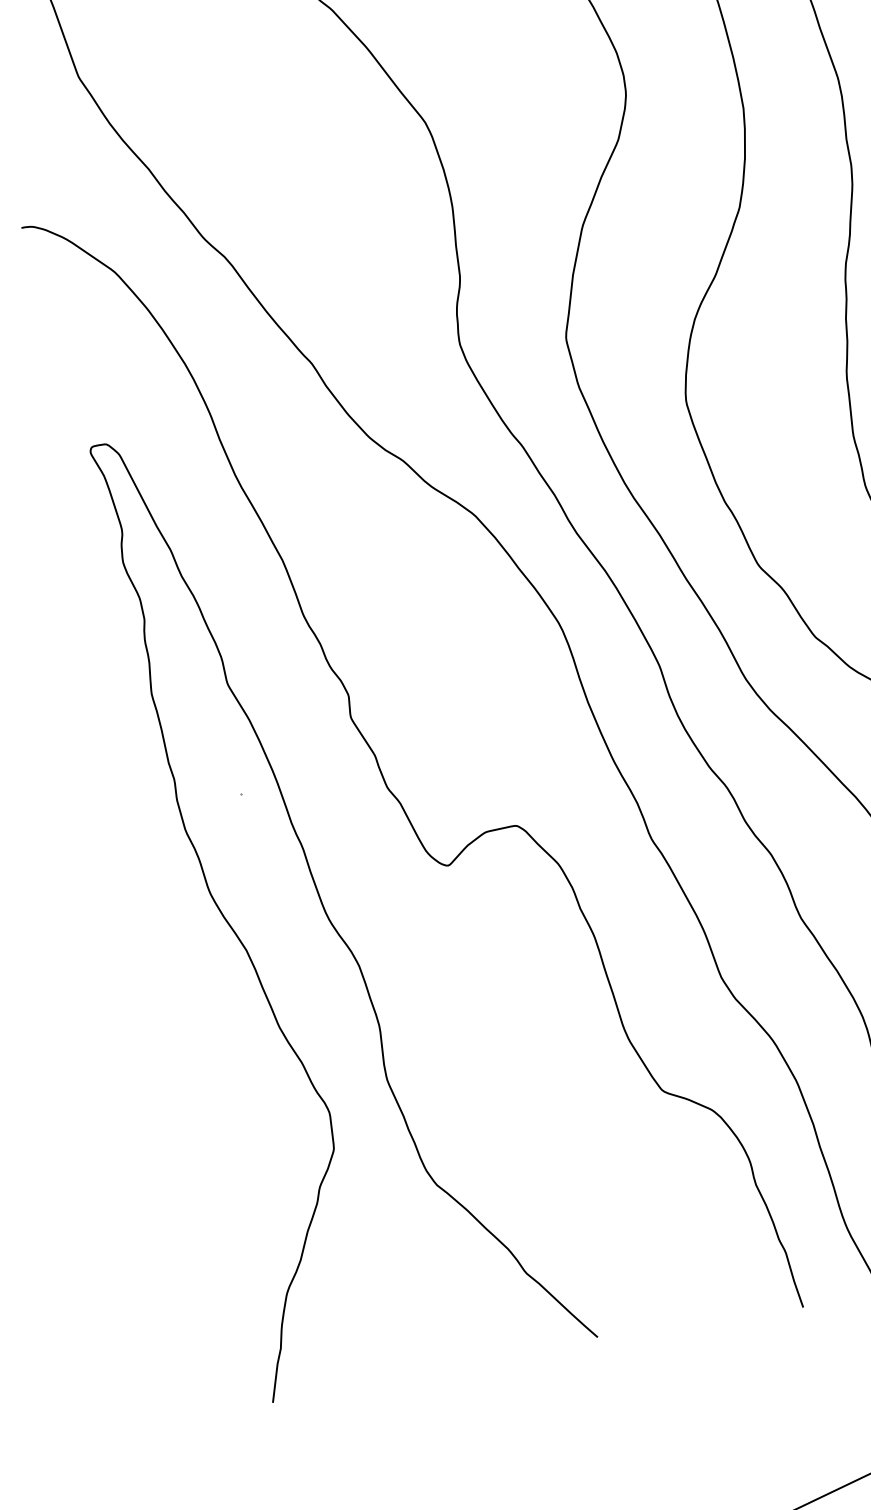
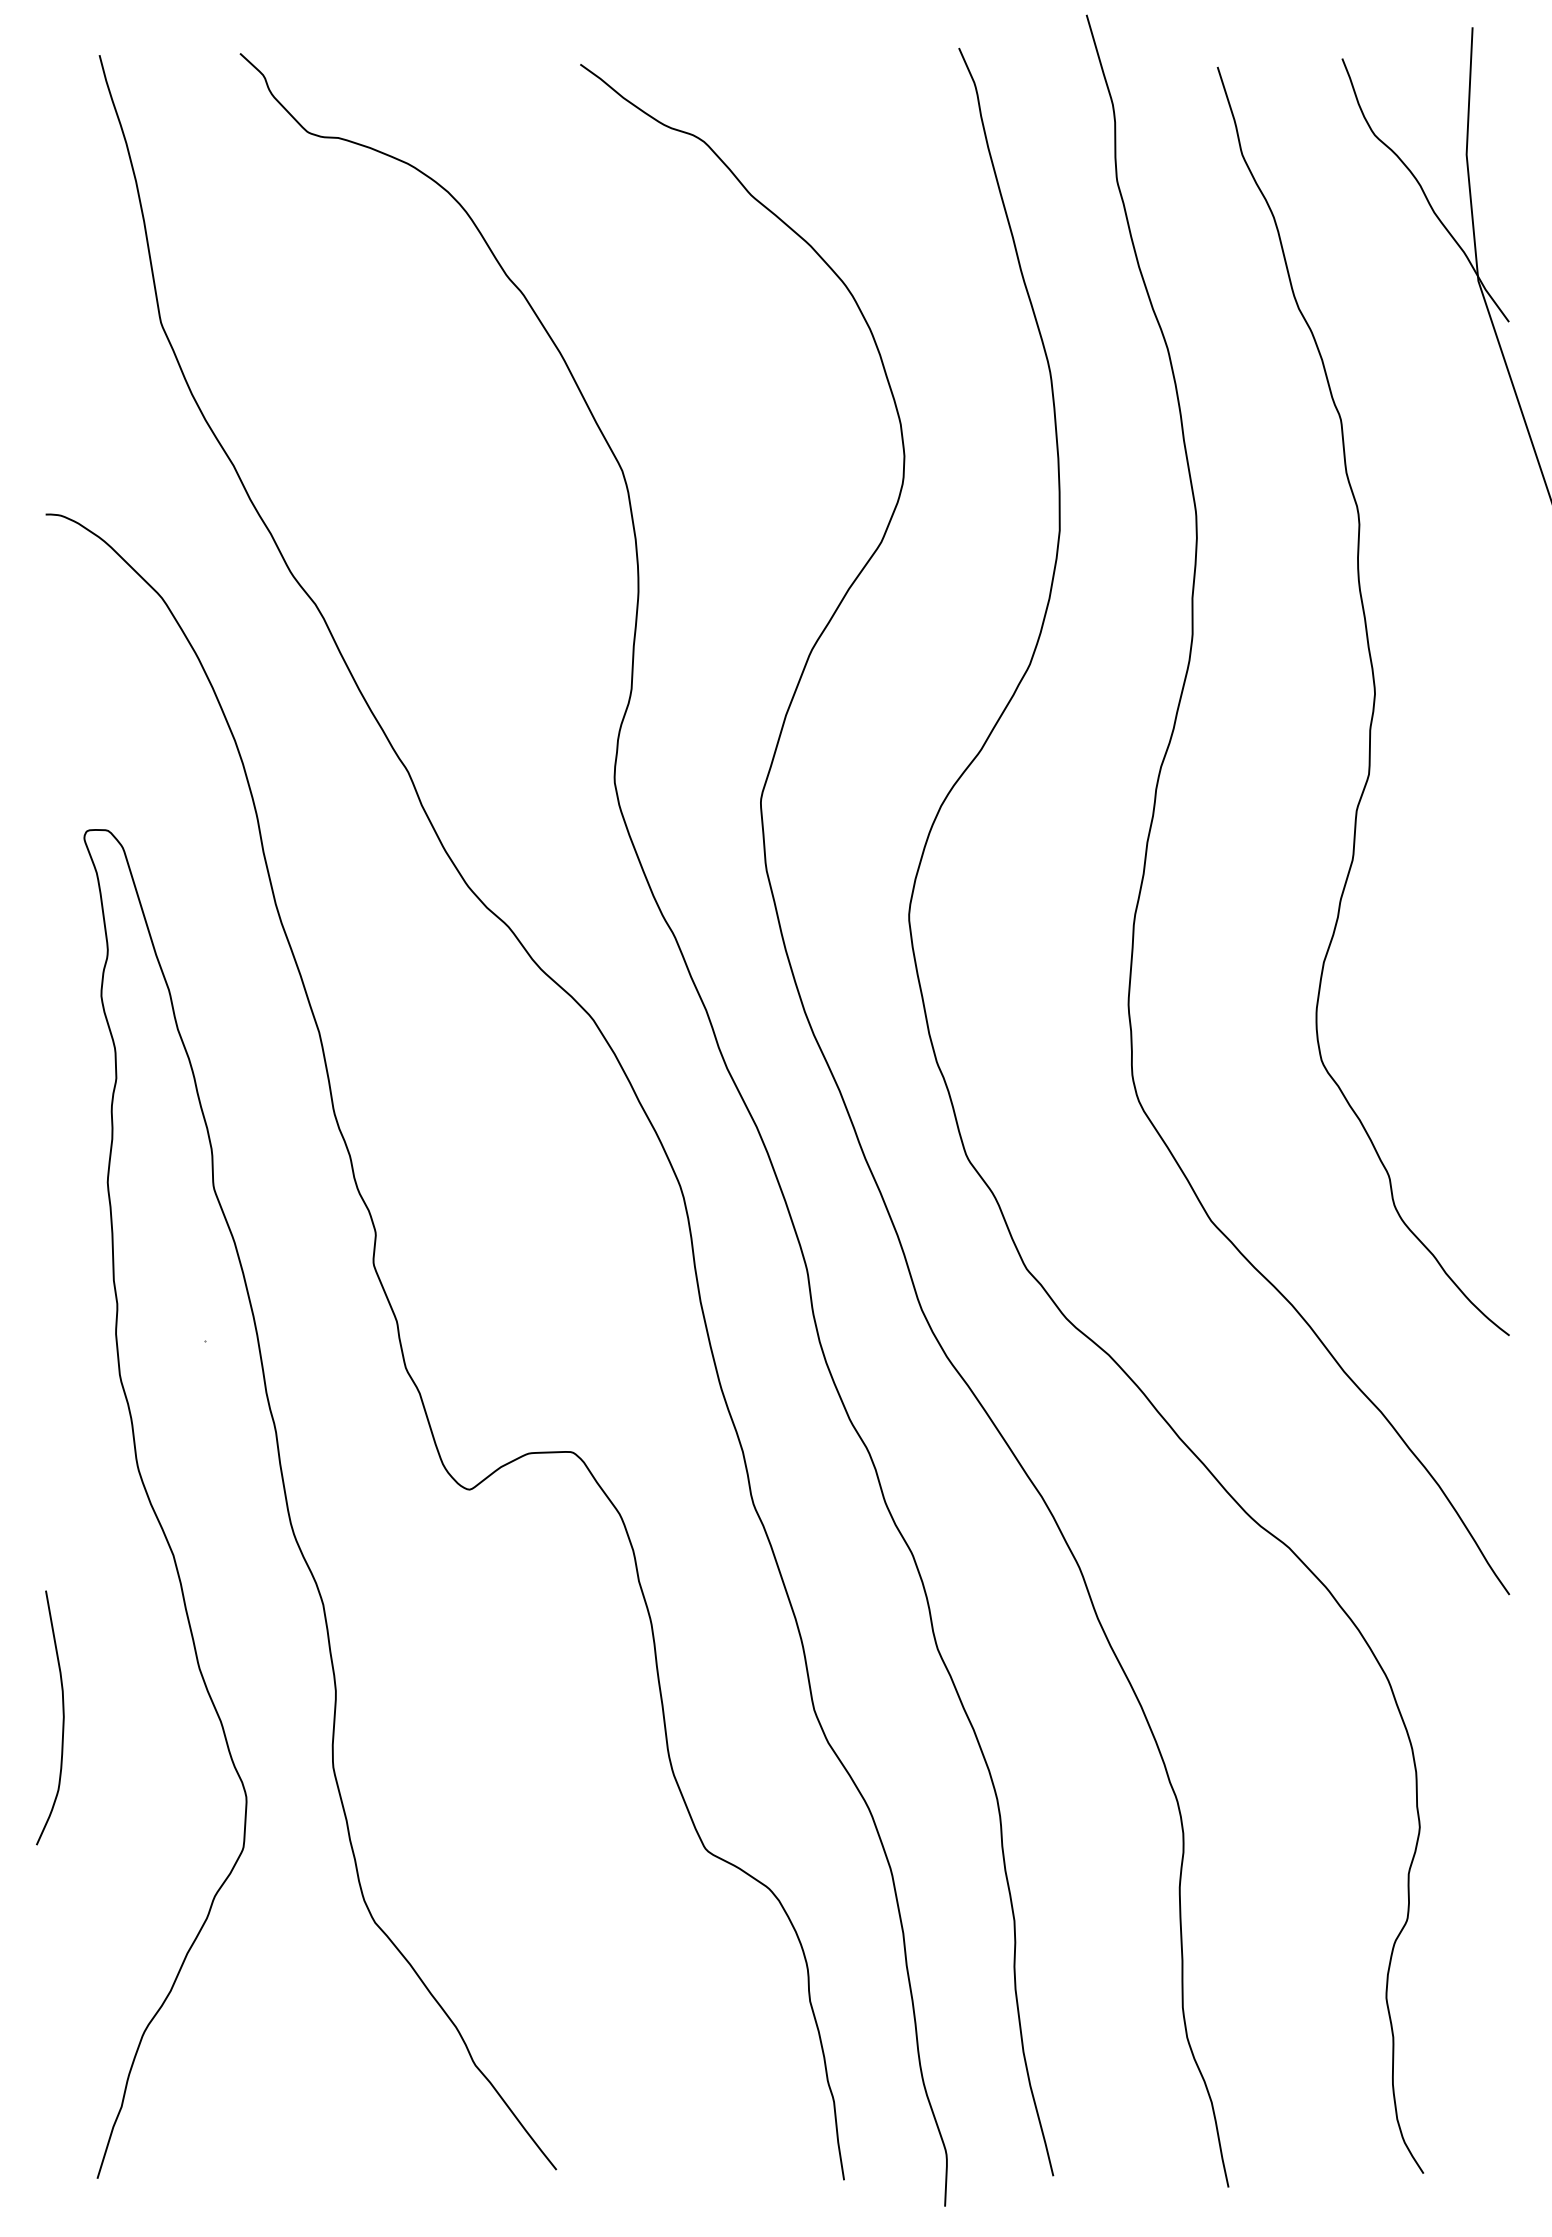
curve: (188, 1079) -> (62, 1717), added

